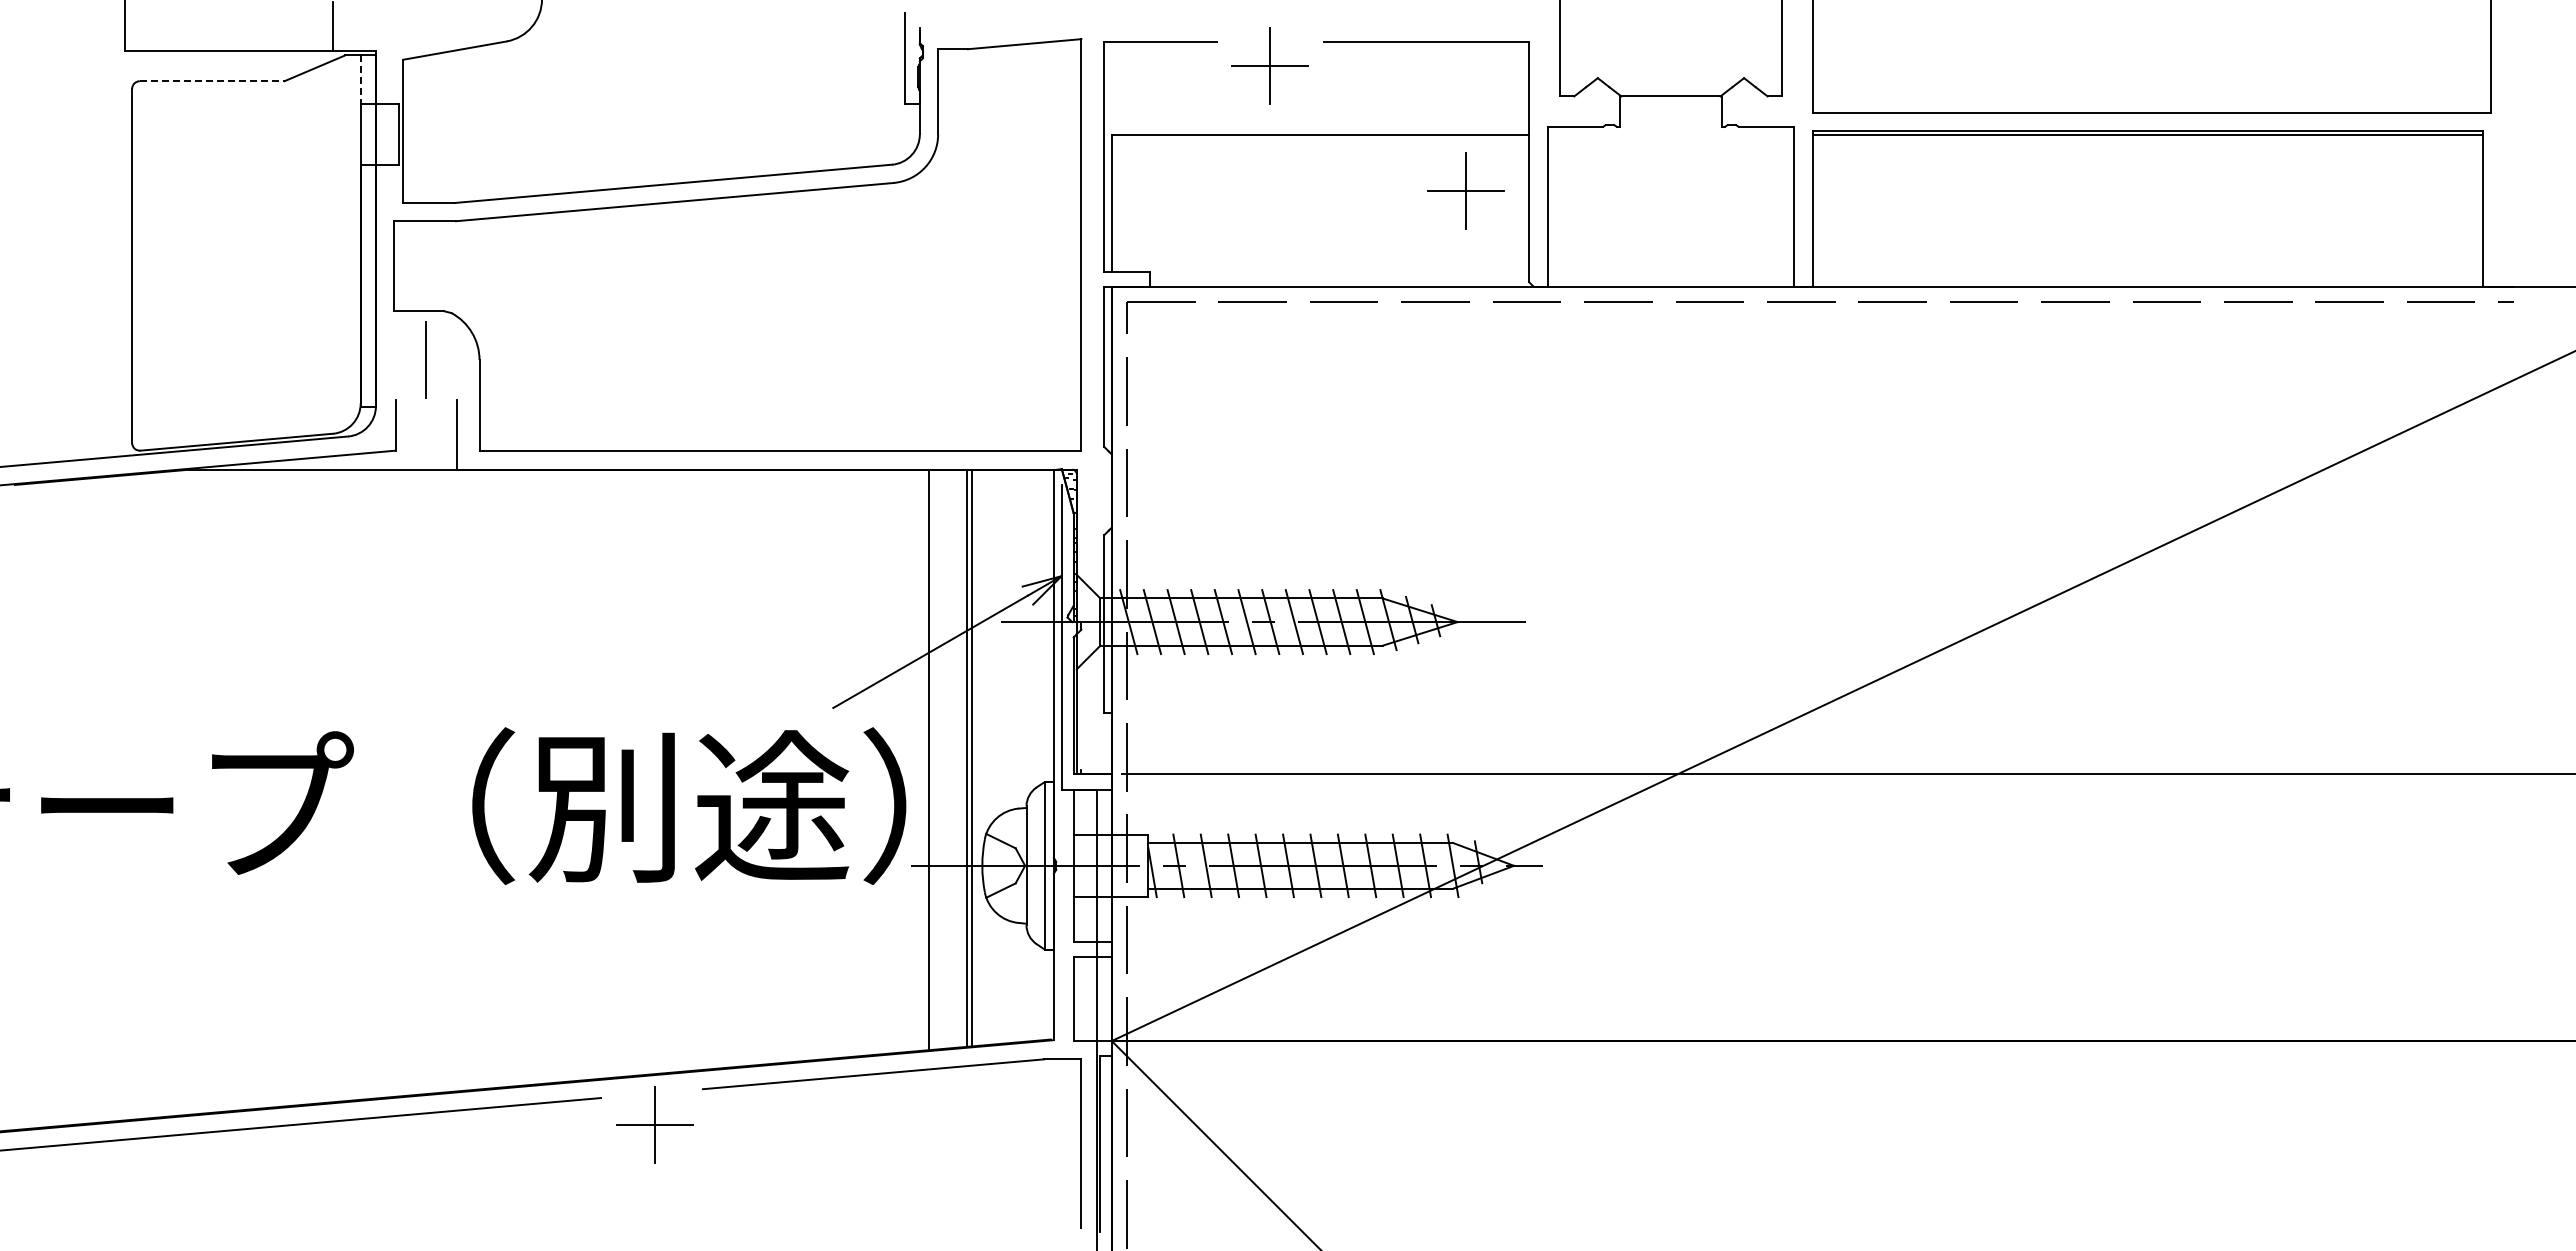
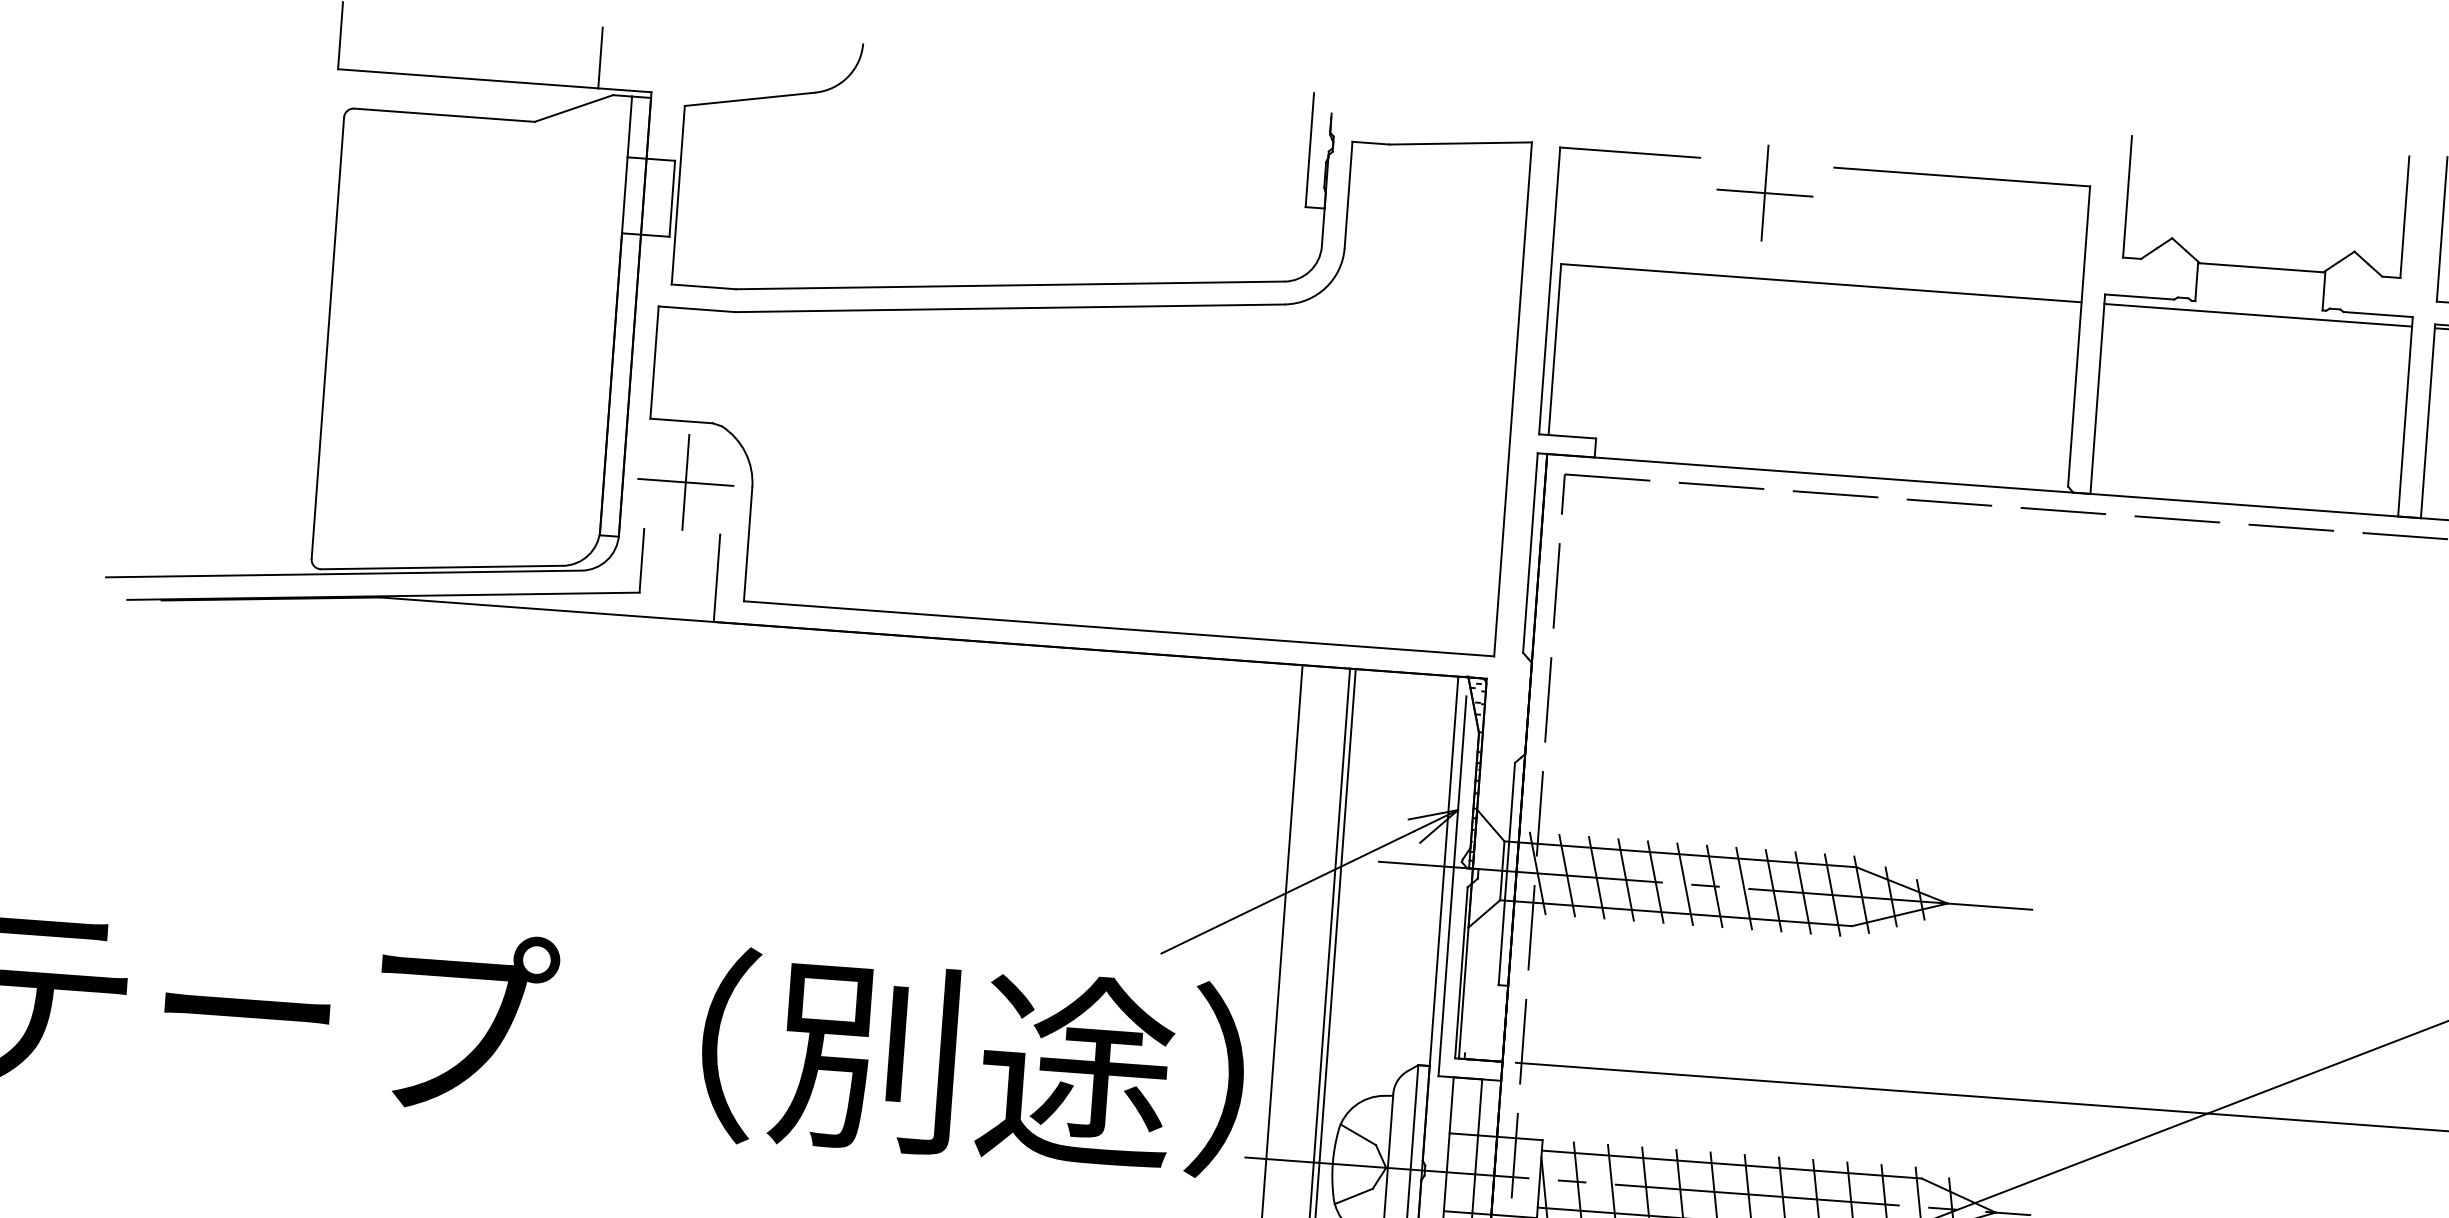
line: (360, 80) -> (629, 127), dashed -> solid
line: (212, 81) -> (444, 115), dashed -> solid
line: (1670, 134) -> (2257, 315), added
part: (1465, 190) -> (1996, 366), removed
line: (426, 360) -> (686, 483), added

